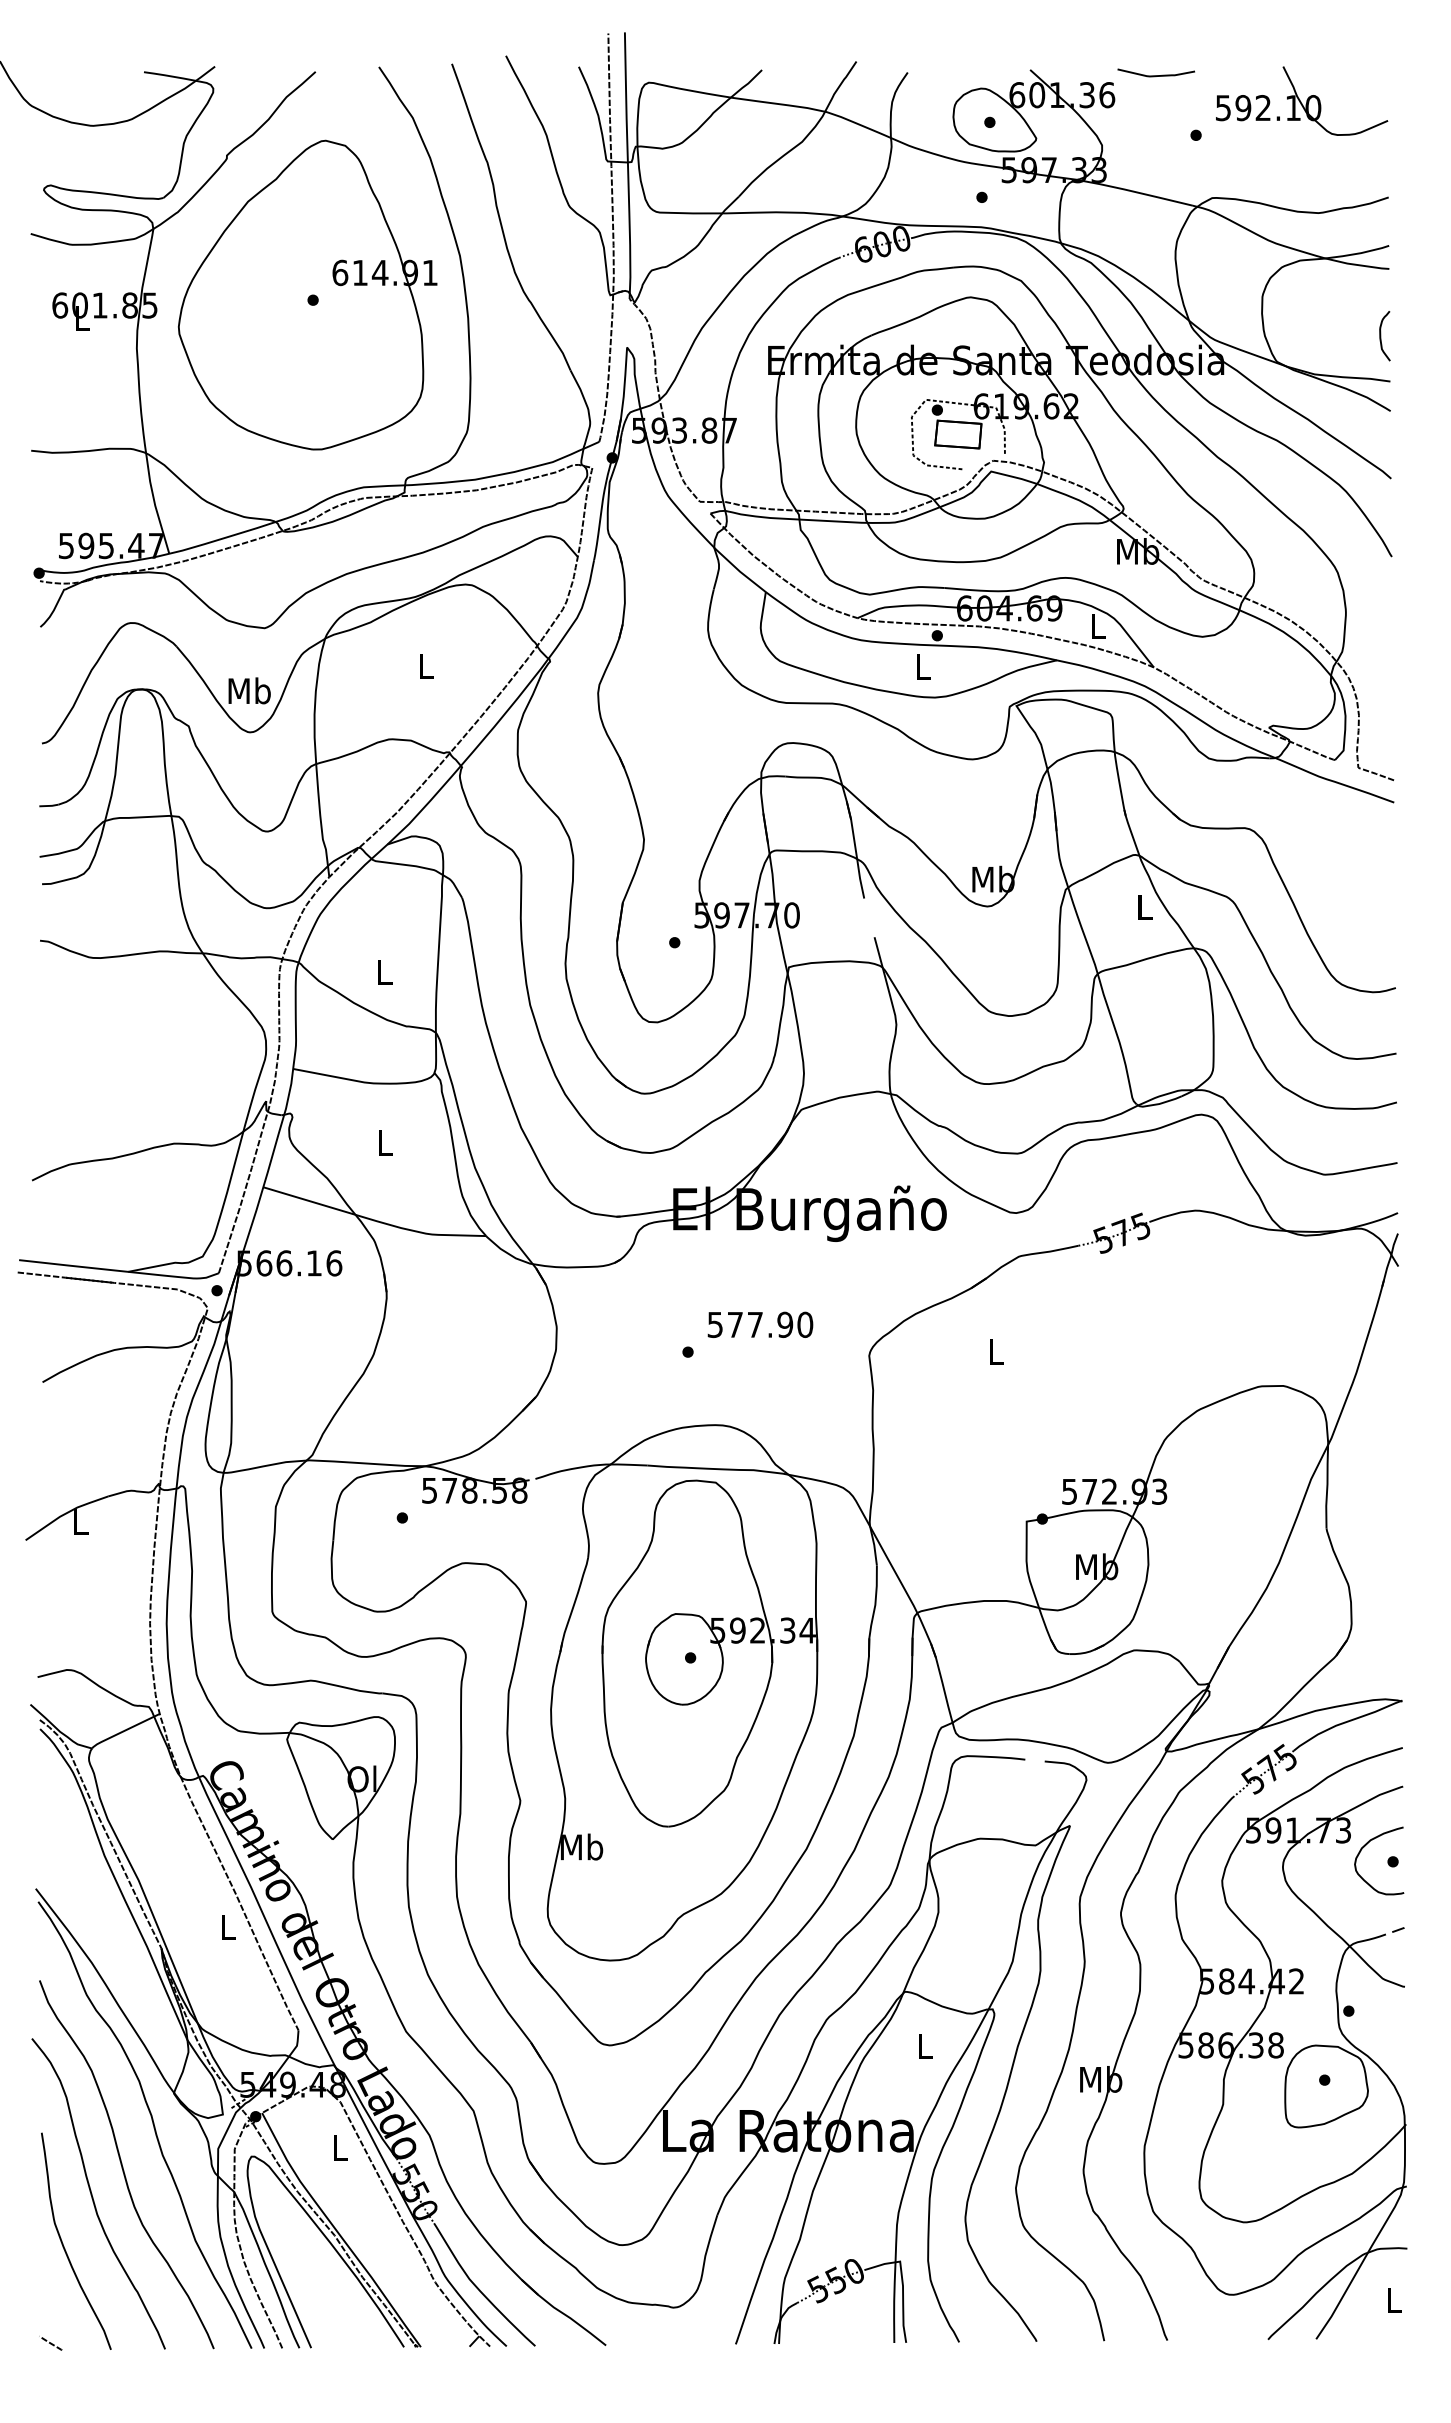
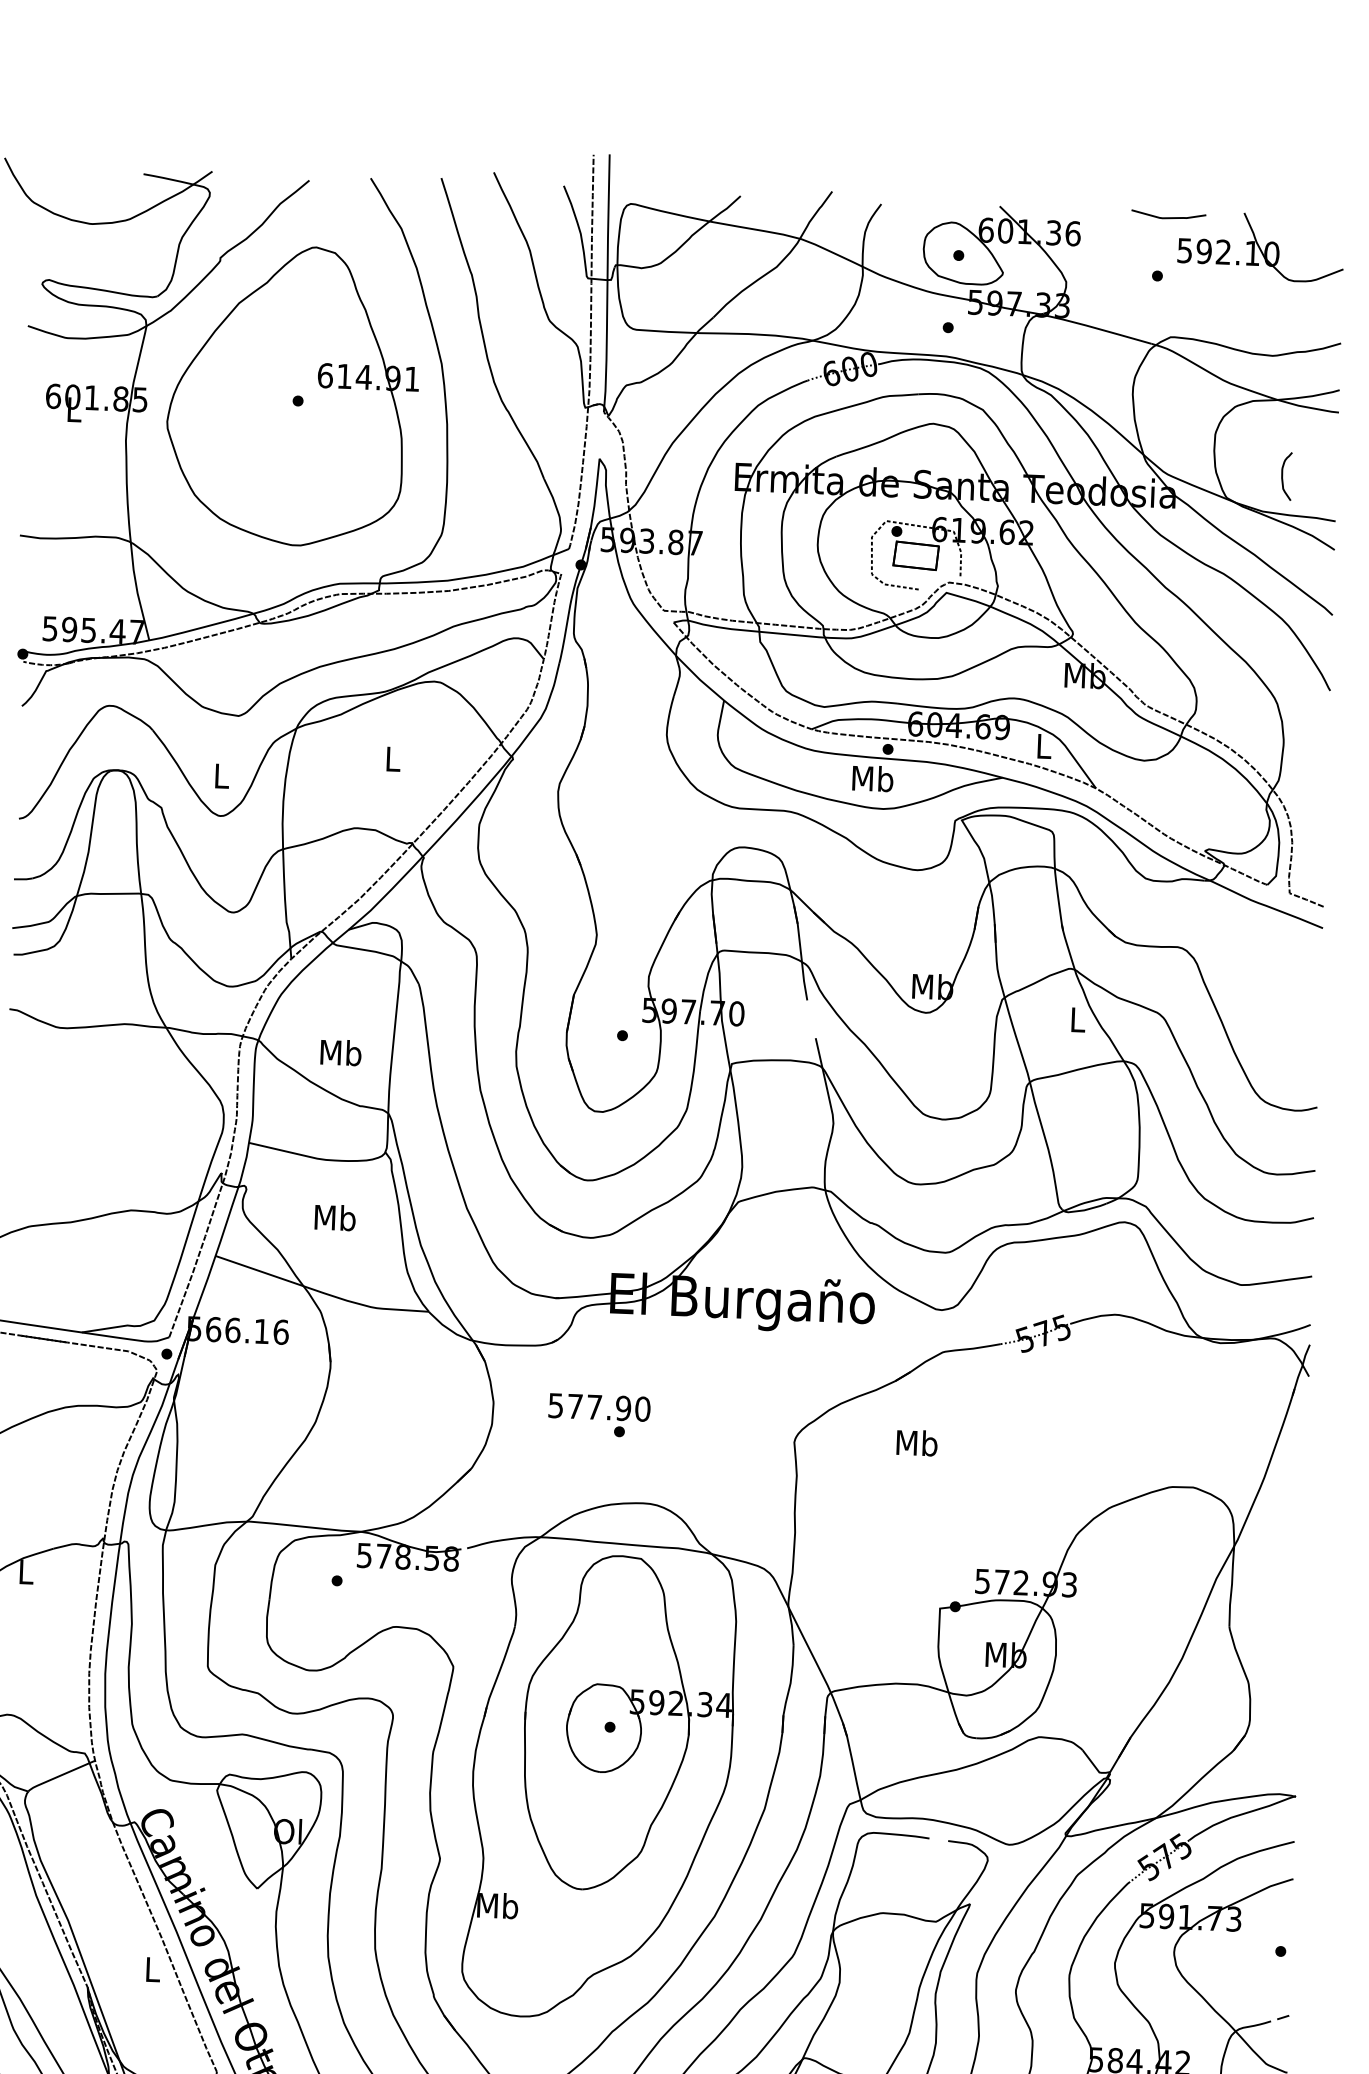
curve: (1155, 75) -> (1167, 217), moved
curve: (1381, 336) -> (1283, 476), moved
text: (922, 666) -> (872, 778), L -> Mb
text: (249, 690) -> (221, 775), Mb -> L
text: (384, 971) -> (341, 1052), L -> Mb
text: (385, 1142) -> (335, 1217), L -> Mb
text: (760, 1324) -> (599, 1407), moved
text: (996, 1351) -> (917, 1443), L -> Mb
curve: (1365, 1846) -> (1254, 1935), removed

